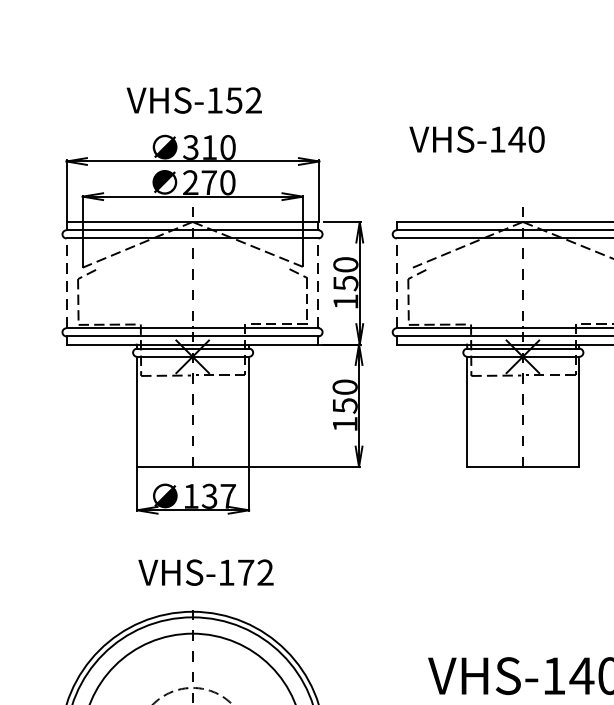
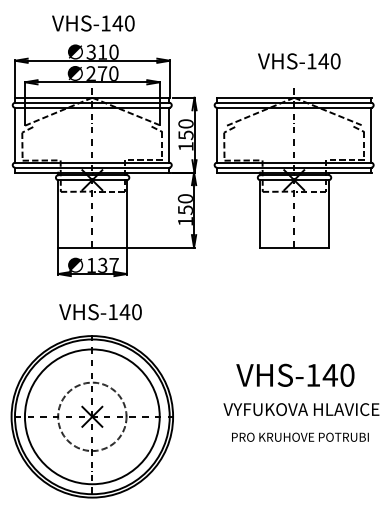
text: (243, 100) -> (123, 23), VHS-152 -> VHS-140
text: (477, 139) -> (299, 61), moved
line: (66, 282) -> (15, 134), dashed -> solid
line: (317, 282) -> (168, 134), dashed -> solid
line: (397, 282) -> (217, 134), dashed -> solid
text: (255, 573) -> (130, 312), VHS-172 -> VHS-140

